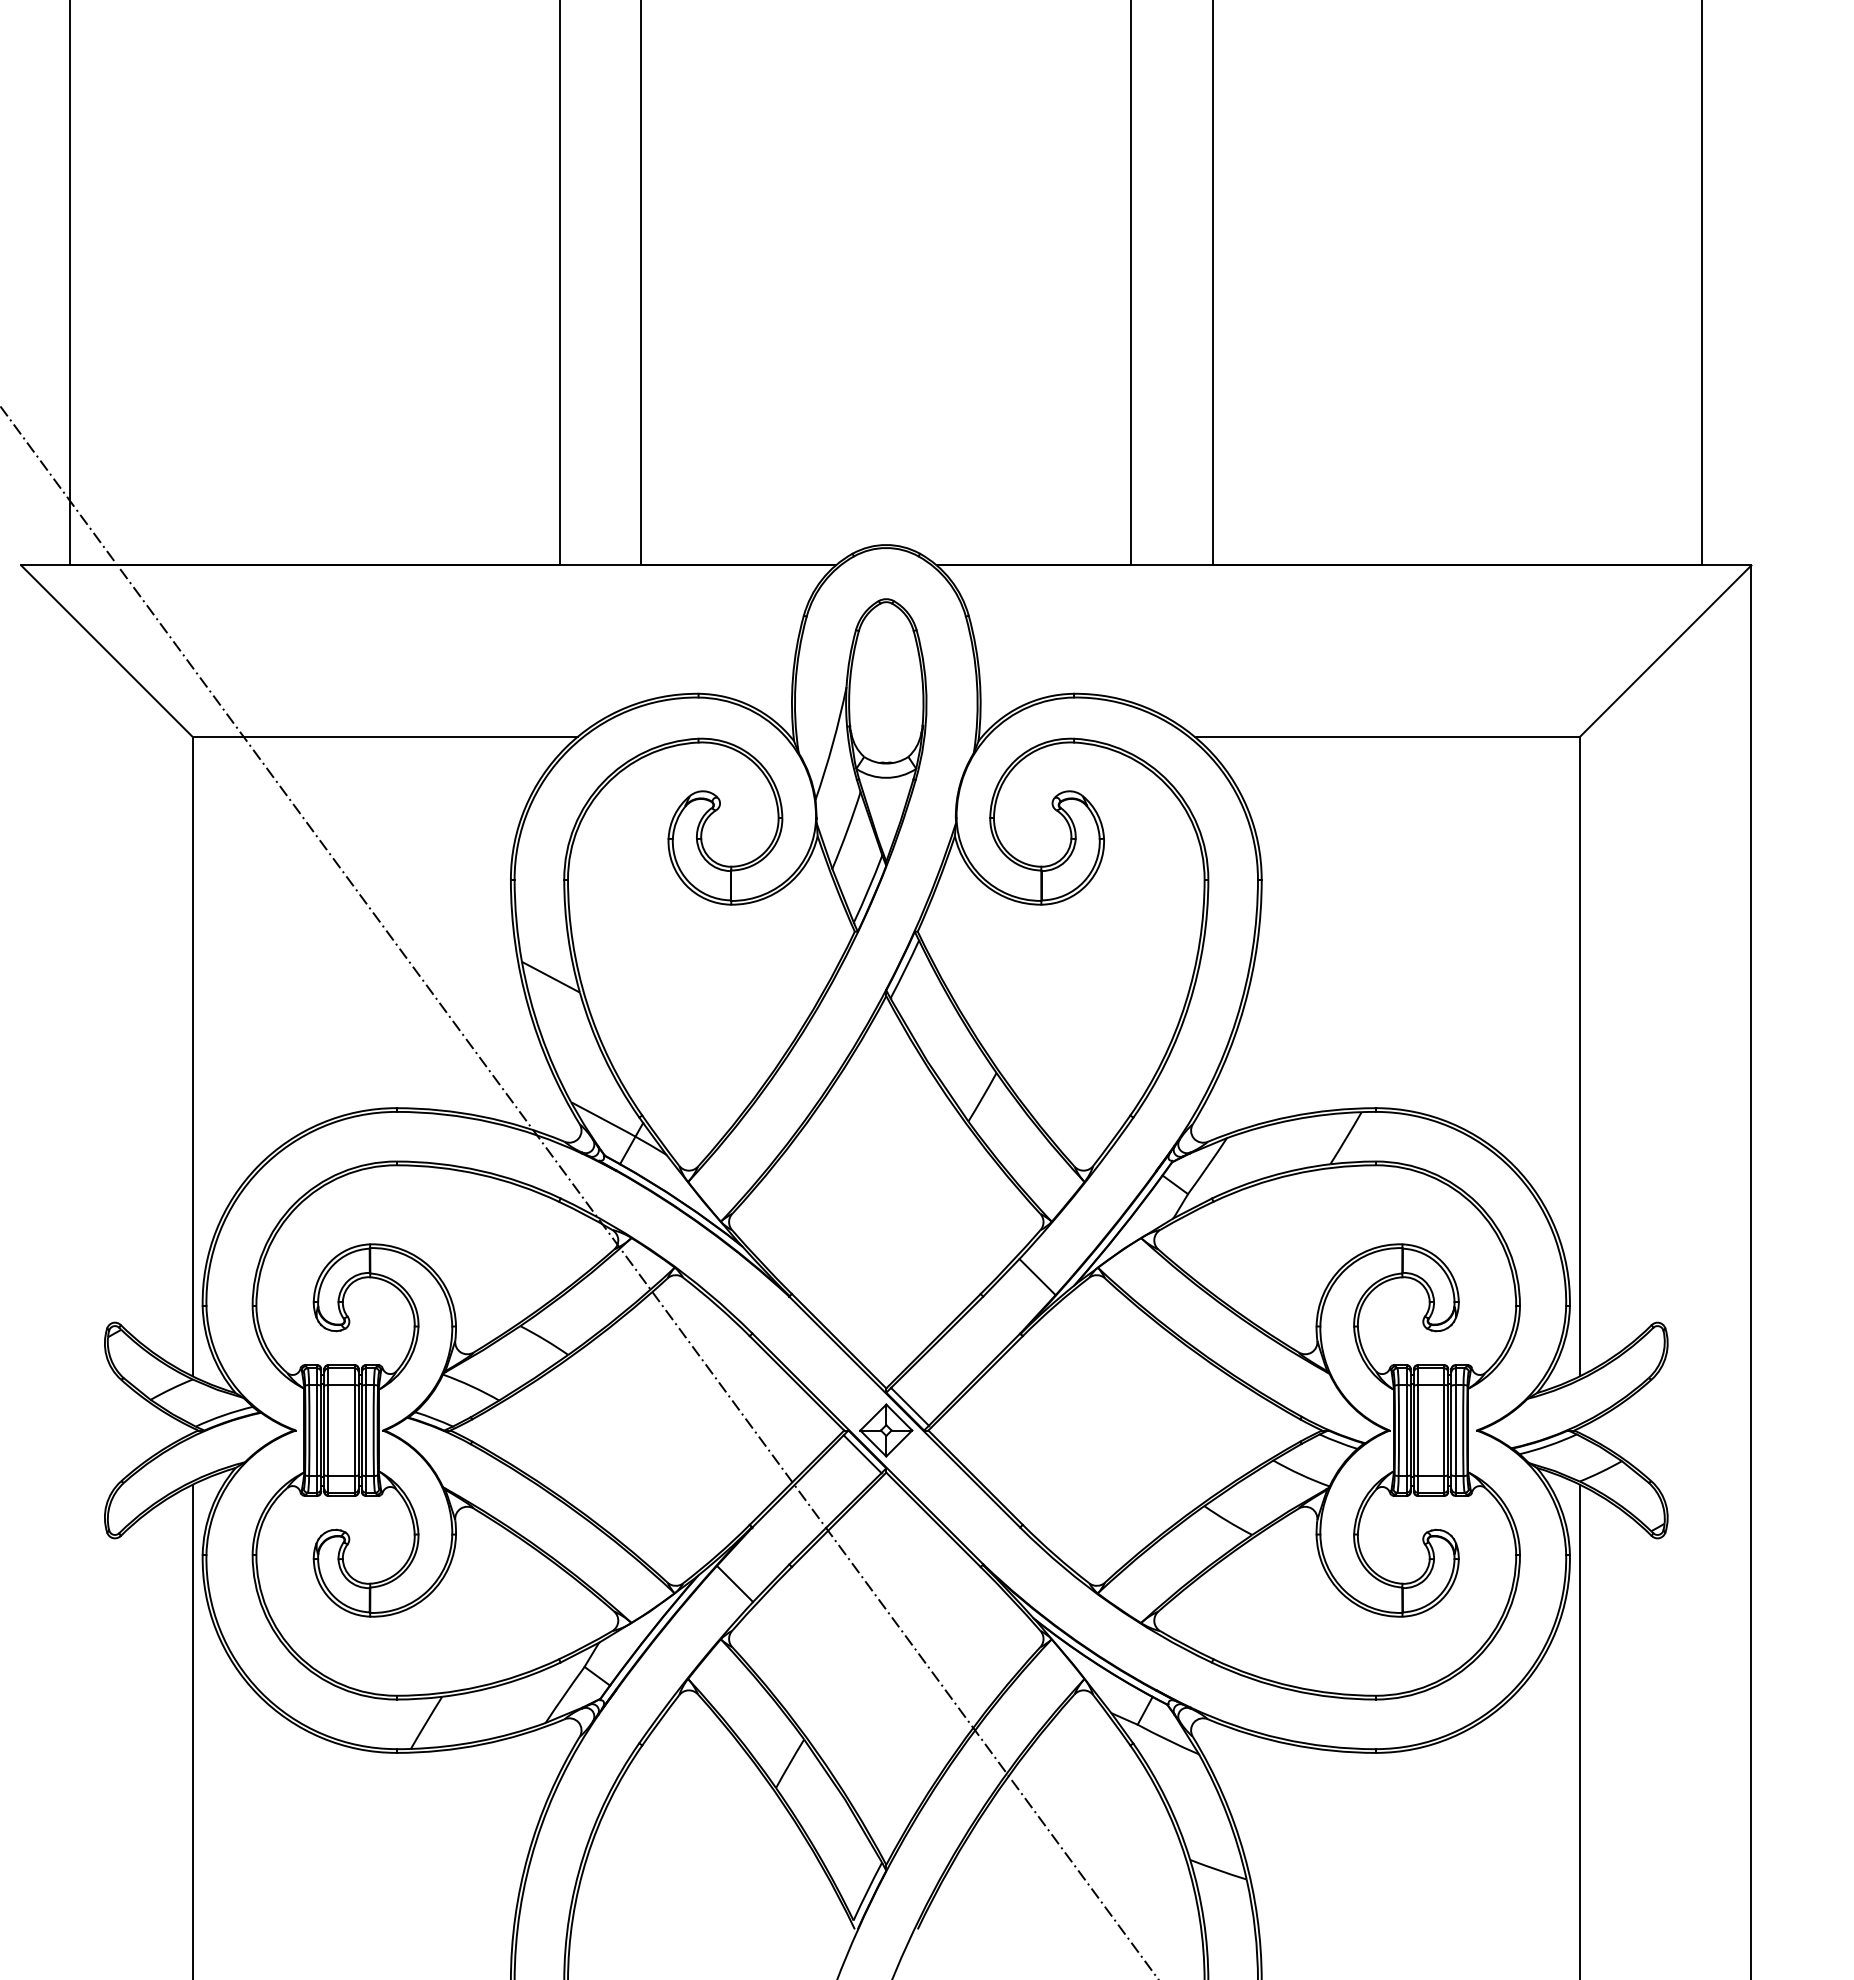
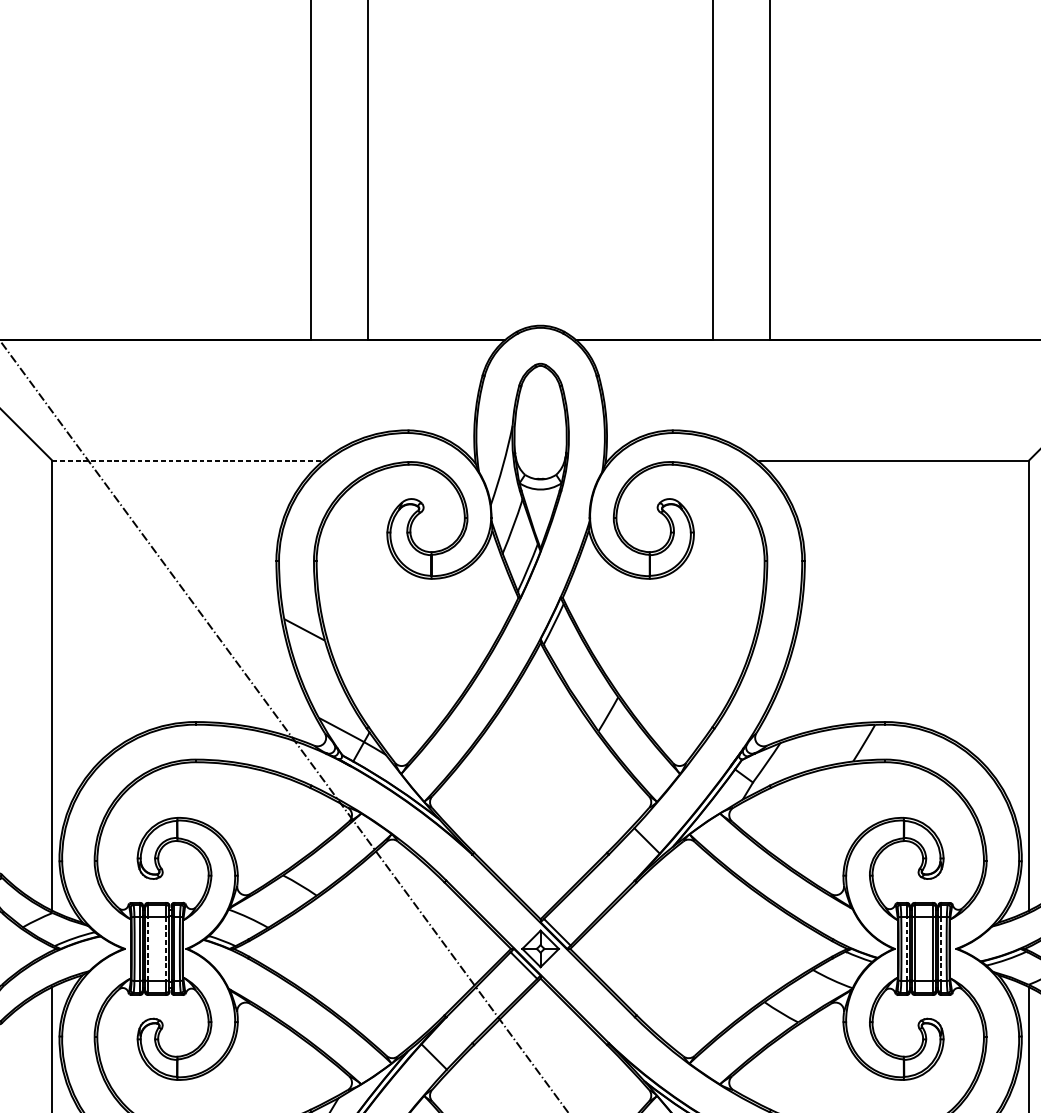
line: (385, 736) -> (188, 460), solid -> dashed
line: (328, 1430) -> (148, 948), solid -> dashed
line: (1406, 1430) -> (906, 948), solid -> dashed
line: (354, 1431) -> (166, 949), solid -> dashed
line: (1455, 1431) -> (941, 949), solid -> dashed

